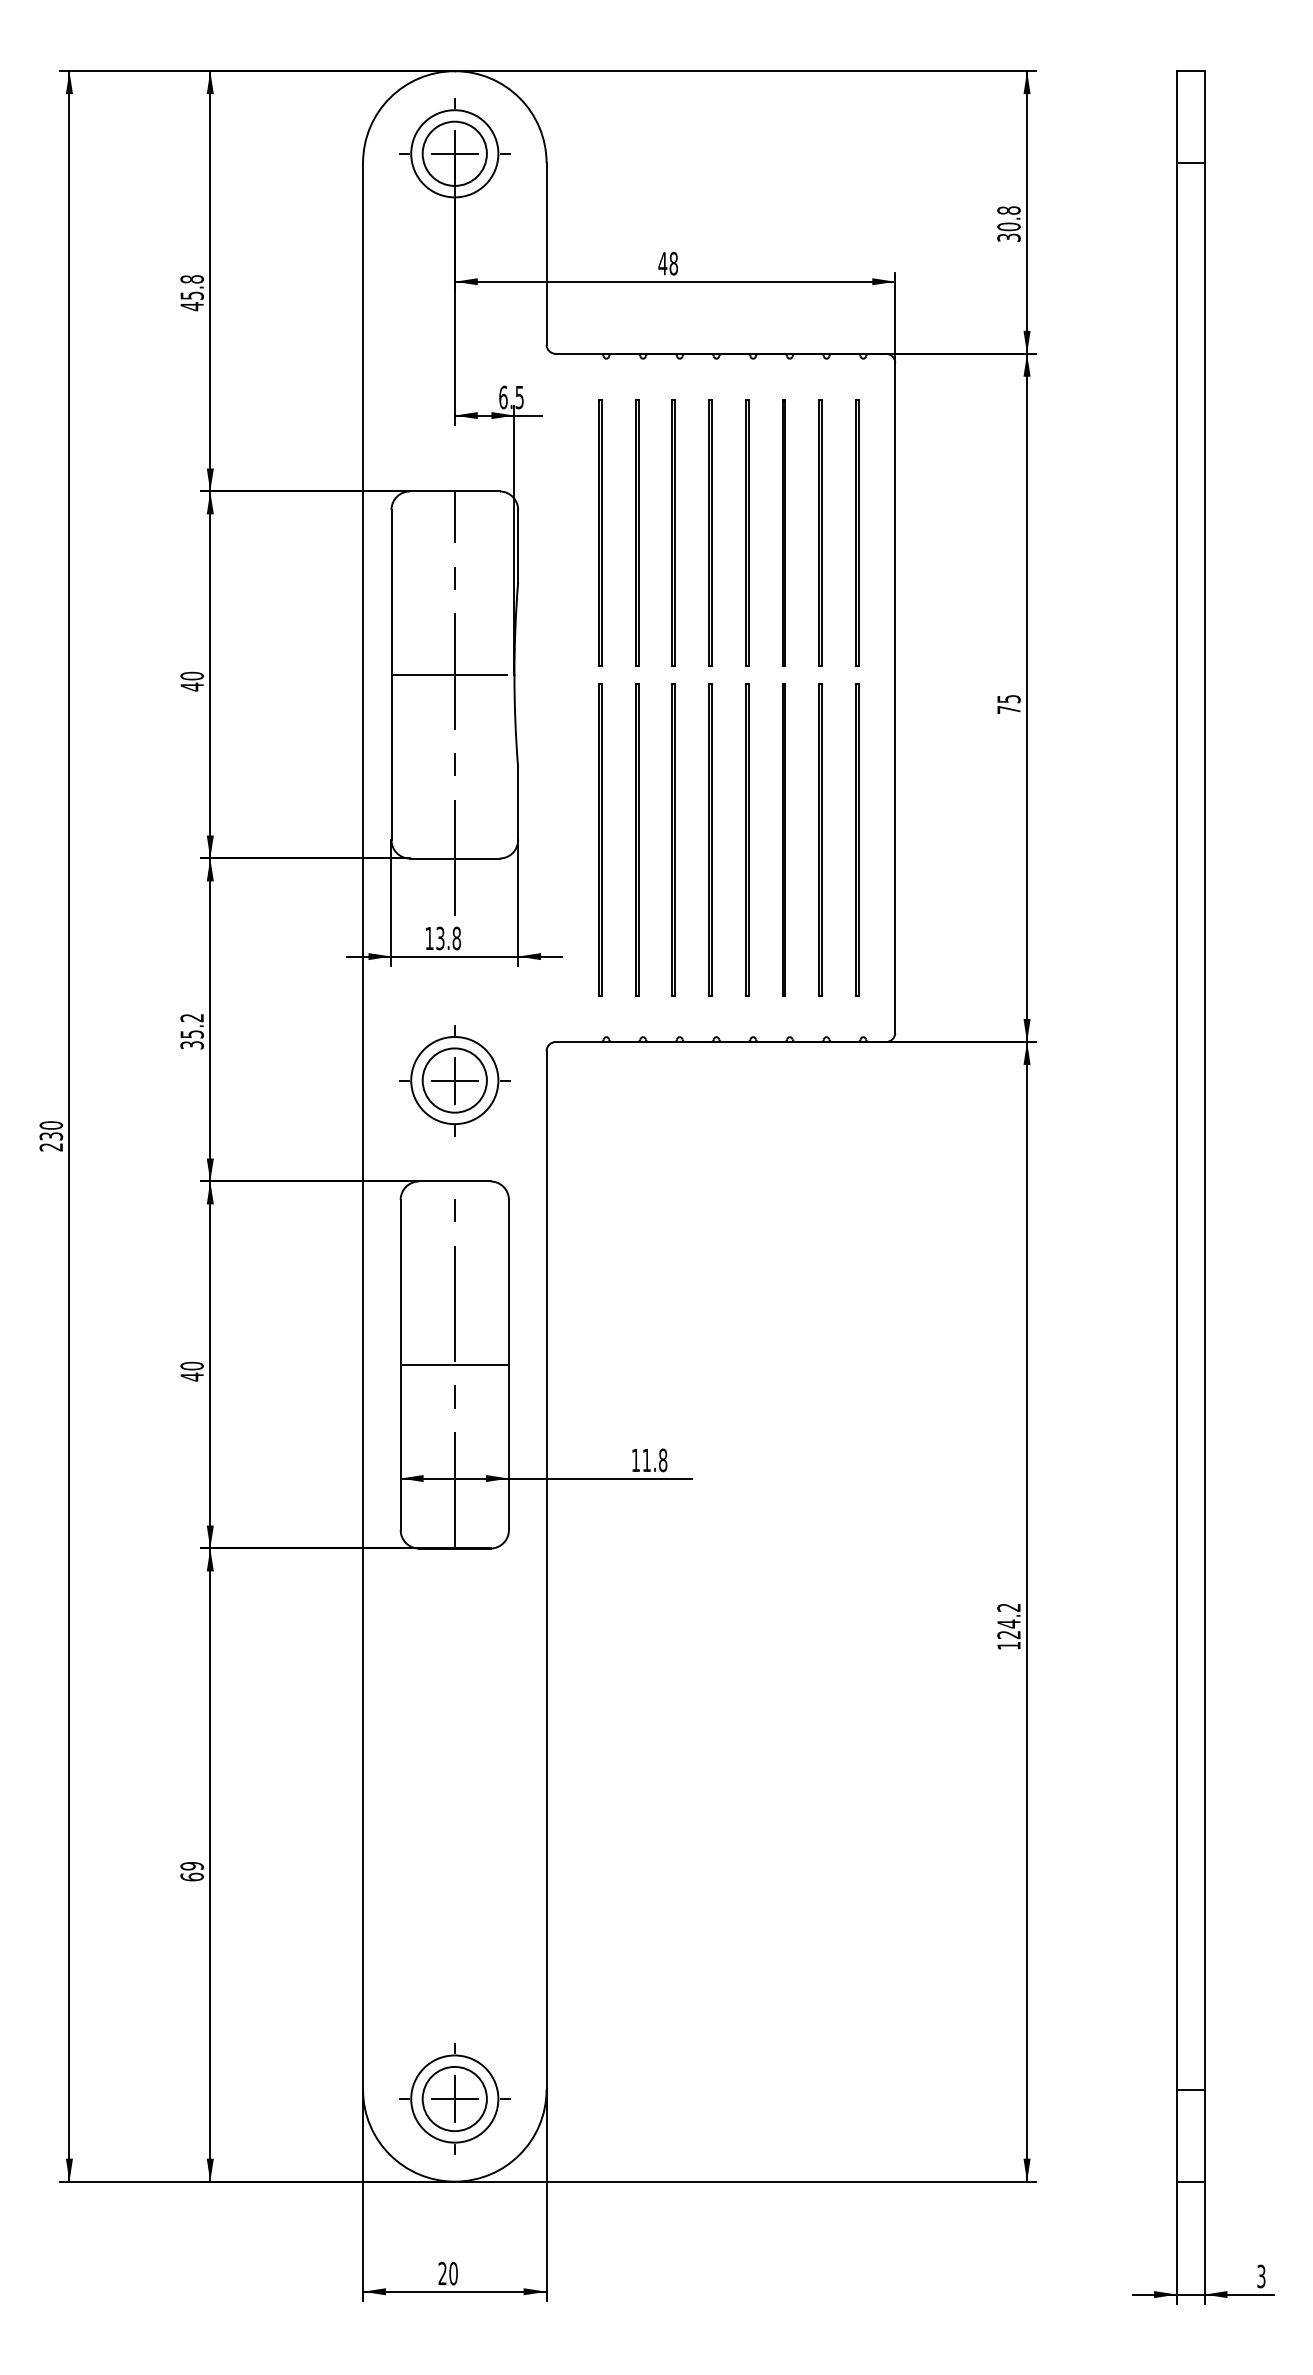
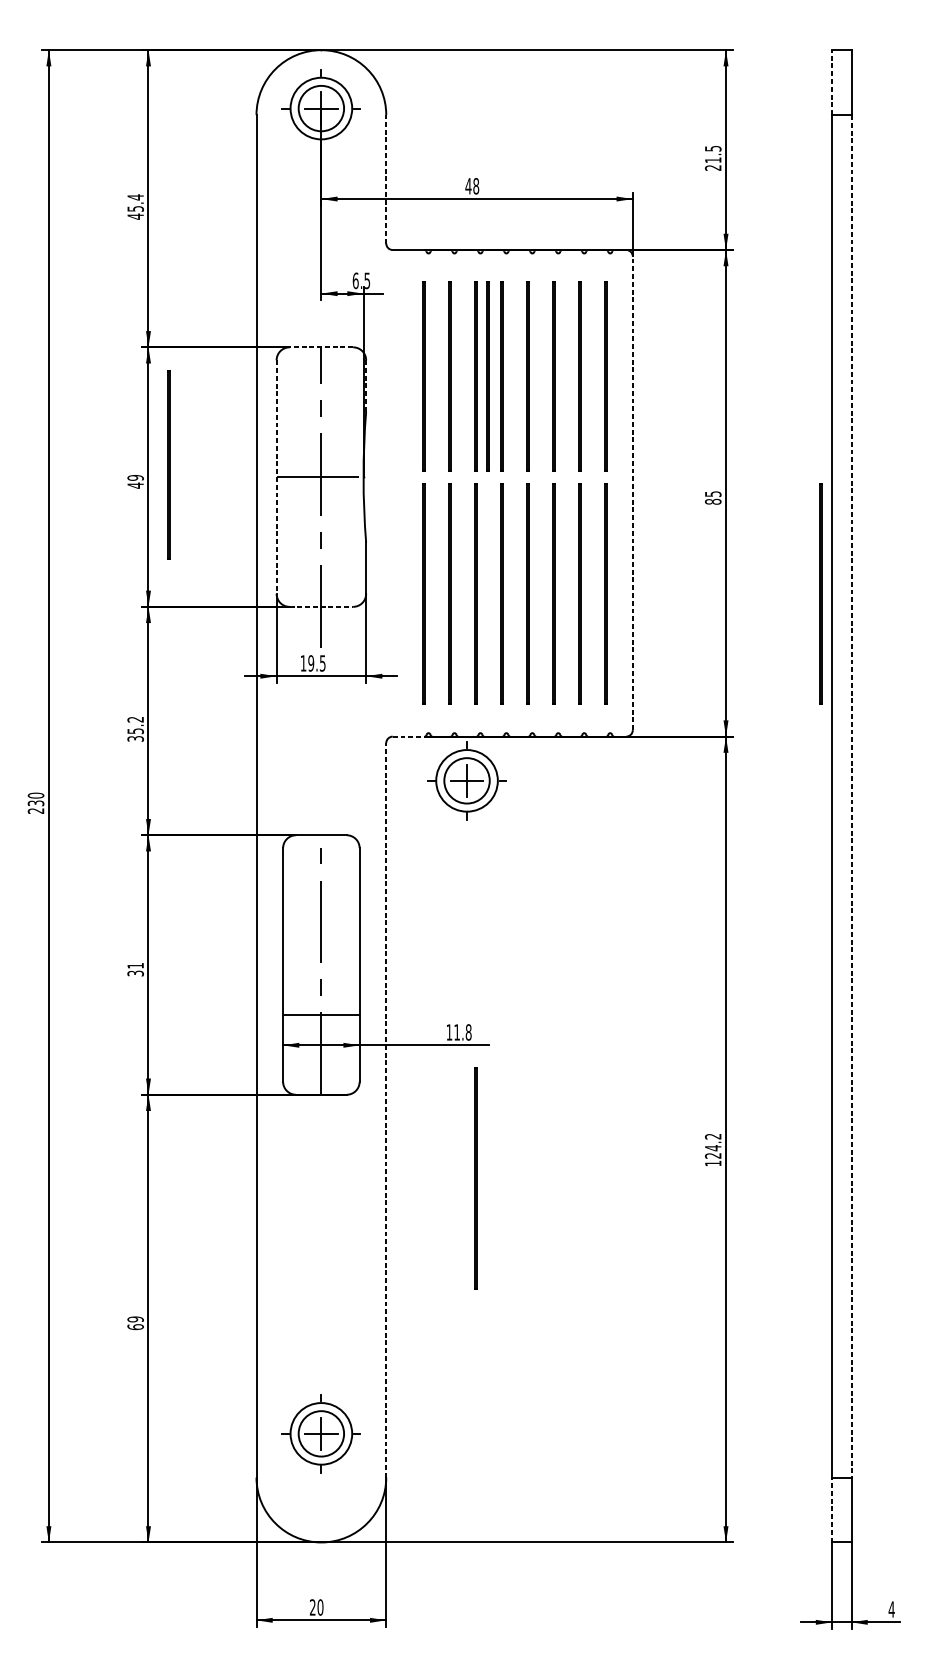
line: (1176, 117) -> (831, 82), solid -> dashed
text: (1008, 223) -> (712, 157), 30.8 -> 21.5
line: (546, 253) -> (386, 179), solid -> dashed
text: (191, 279) -> (135, 197), 45.8 -> 45.4
line: (454, 491) -> (321, 347), solid -> dashed
line: (689, 532) -> (487, 376), added
line: (518, 545) -> (366, 385), solid -> dashed
line: (238, 657) -> (168, 464), added
line: (391, 675) -> (276, 477), solid -> dashed
text: (191, 676) -> (135, 478), 40 -> 49
line: (895, 697) -> (632, 493), solid -> dashed
text: (1008, 709) -> (712, 501), 75 -> 85
line: (1160, 839) -> (820, 593), added
line: (454, 858) -> (321, 606), solid -> dashed
text: (448, 938) -> (316, 663), 13.8 -> 19.5
line: (578, 1042) -> (408, 736), solid -> dashed
part: (454, 1080) -> (466, 780), moved
line: (1204, 1126) -> (851, 796), solid -> dashed
line: (454, 1365) -> (321, 1014), moved
text: (191, 1371) -> (135, 969), 40 -> 31
line: (546, 1570) -> (386, 1110), solid -> dashed
line: (672, 1666) -> (475, 1178), added
part: (454, 2098) -> (321, 1433), moved
line: (1176, 2135) -> (831, 1509), solid -> dashed
text: (1260, 2276) -> (891, 1609), 3 -> 4

